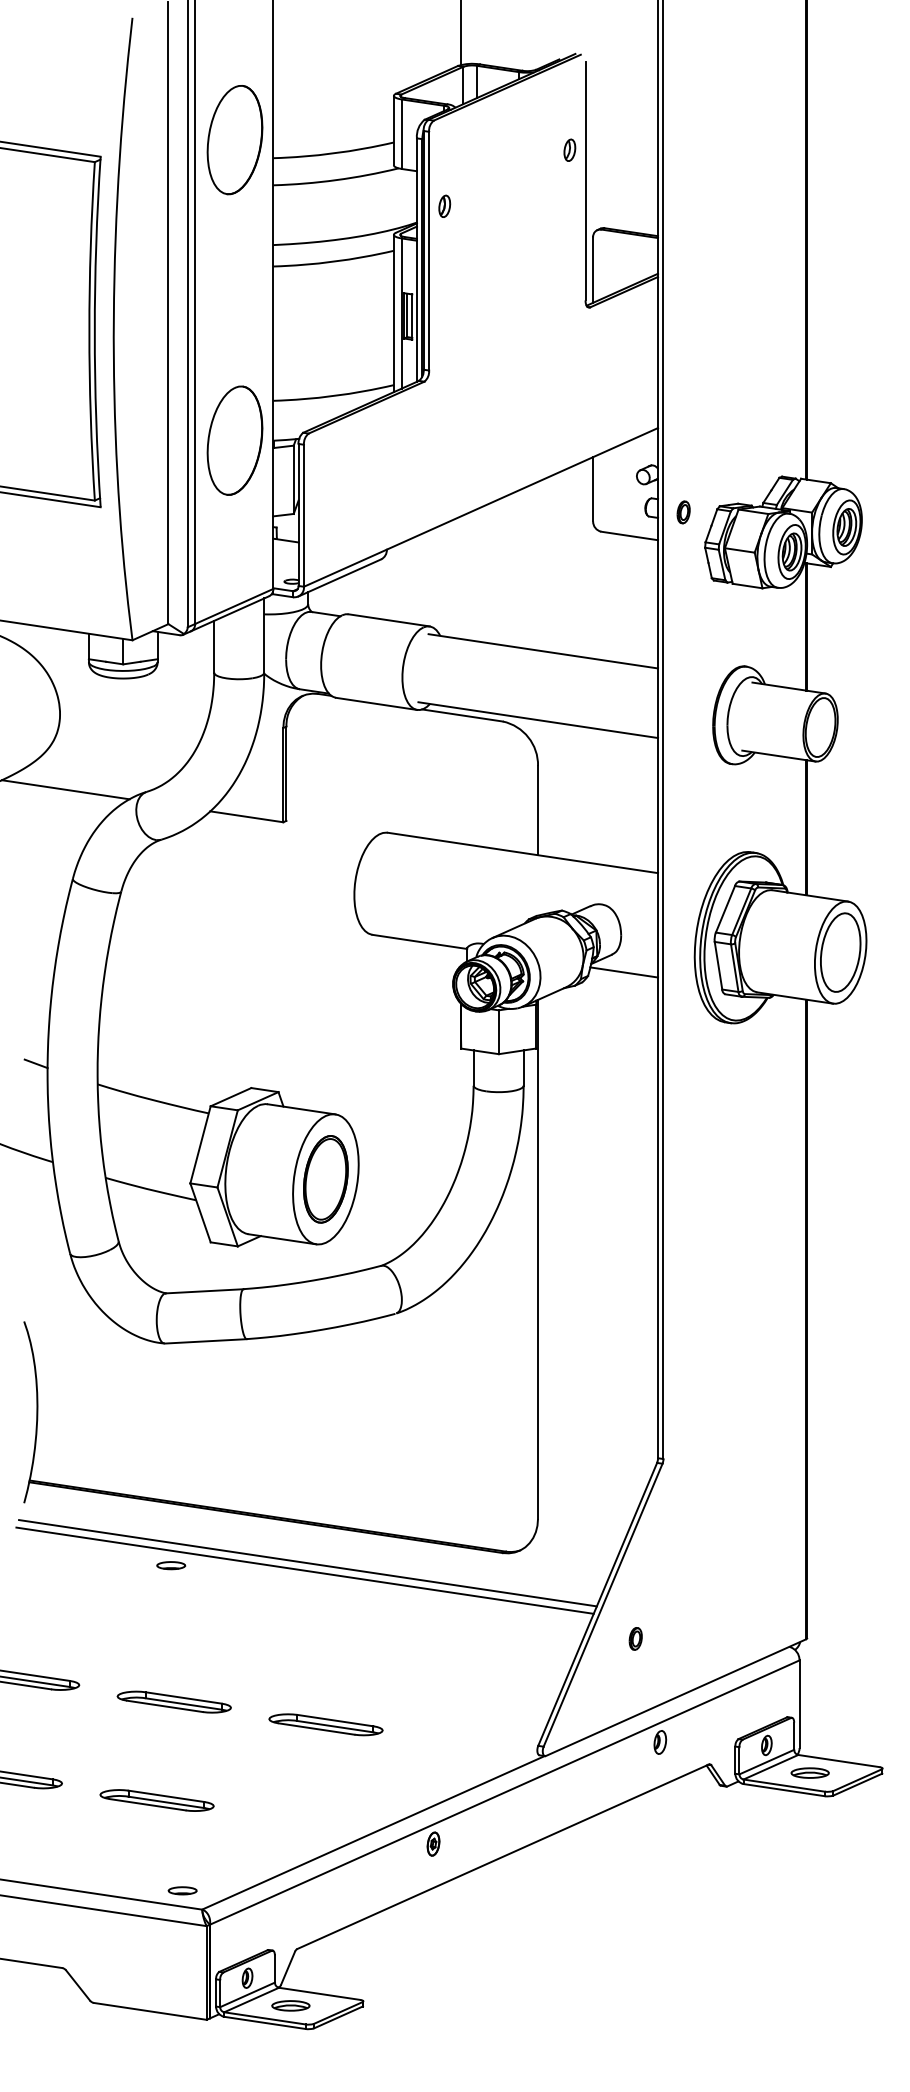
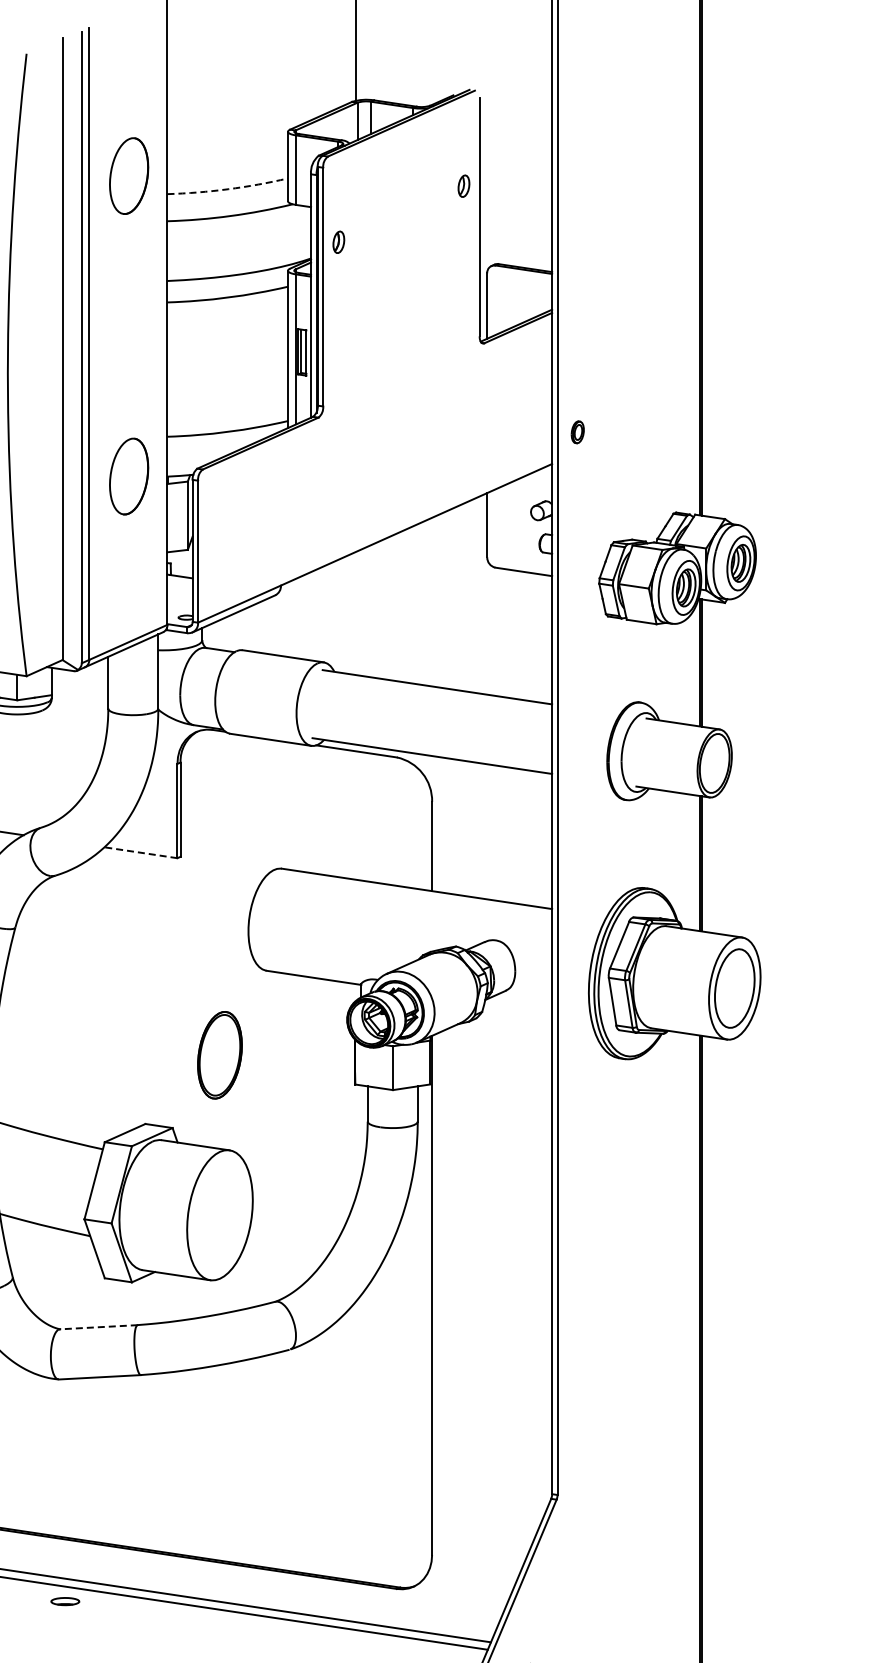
part: (234, 140) -> (128, 176), size x0.7
arc: (334, 153) -> (228, 189), solid -> dashed
part: (234, 440) -> (128, 476), size x0.7
part: (683, 512) -> (577, 432), moved
line: (246, 816) -> (140, 852), solid -> dashed
line: (624, 972) -> (518, 1008), removed
part: (325, 1179) -> (219, 1055), moved
line: (204, 1291) -> (98, 1327), solid -> dashed

